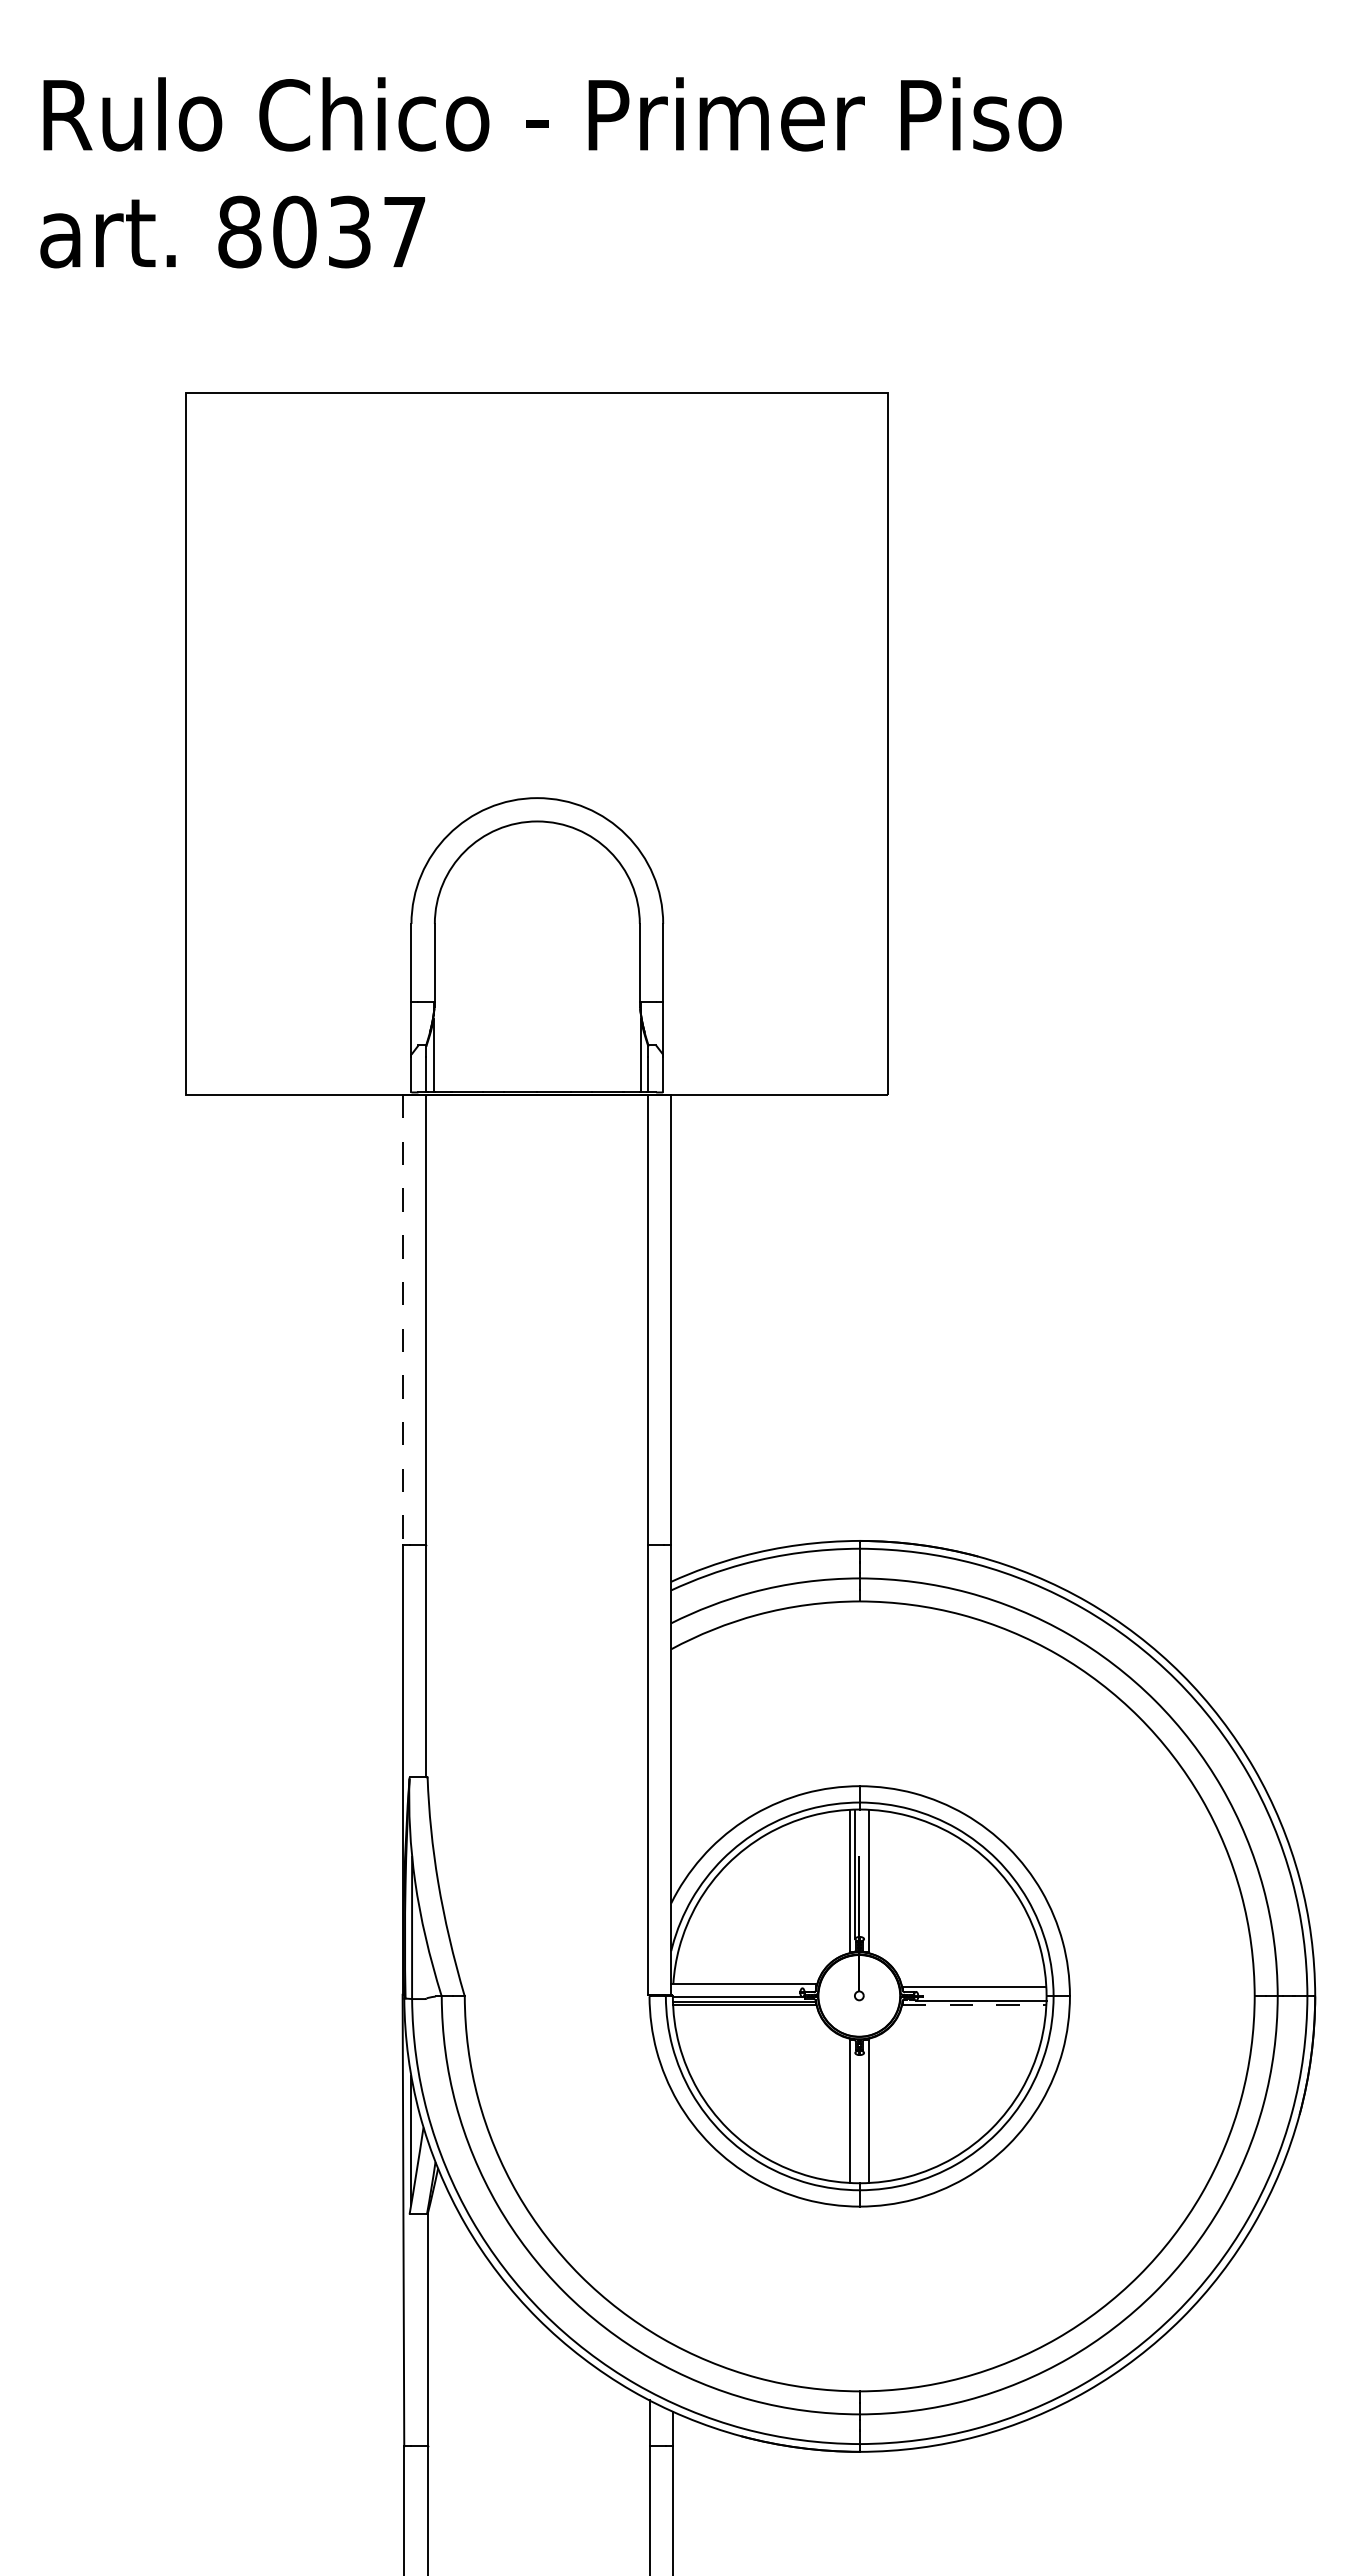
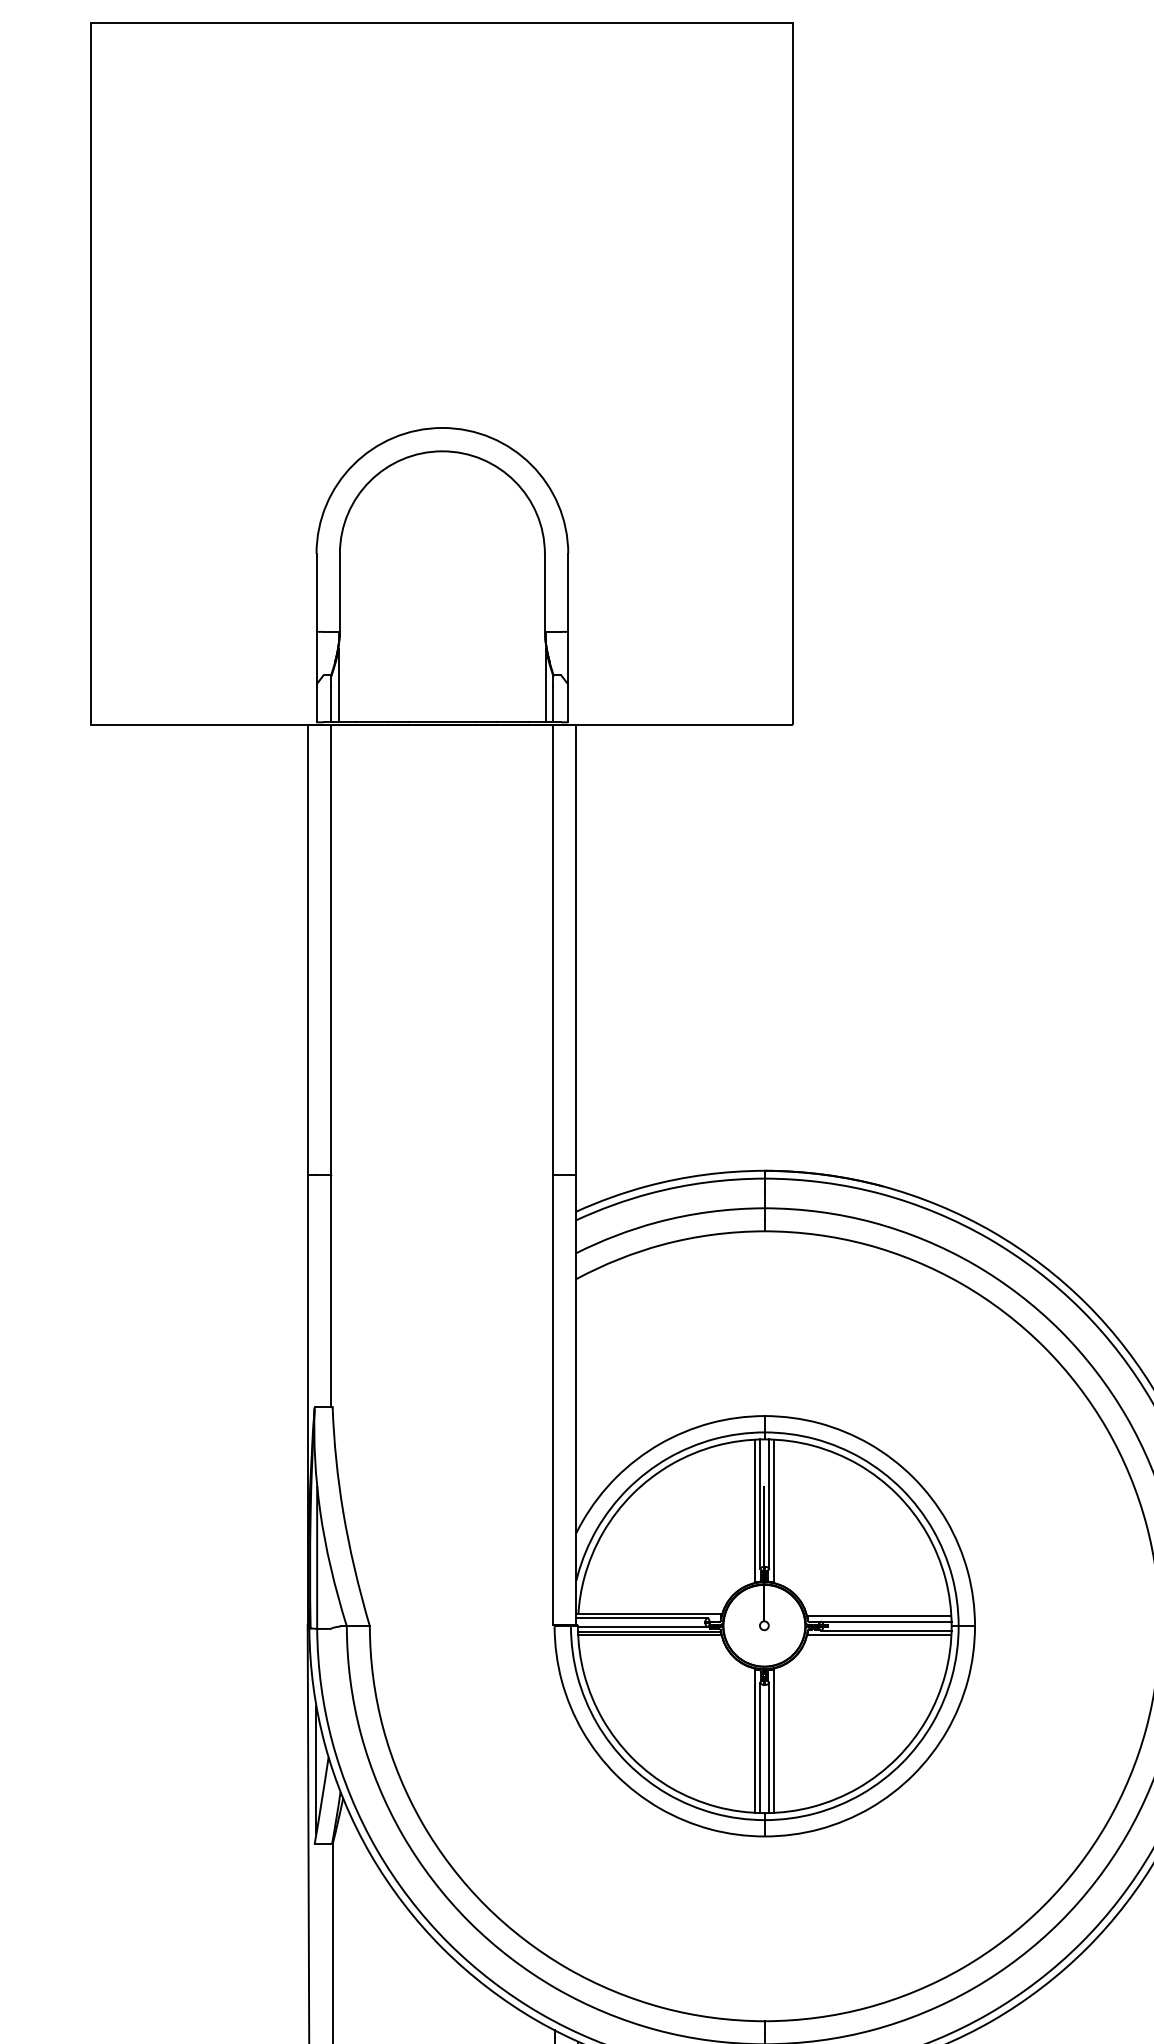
line: (402, 1319) -> (307, 949), dashed -> solid
line: (864, 1874) -> (769, 1504), added
line: (736, 1988) -> (641, 1618), added
line: (981, 1991) -> (886, 1621), added
line: (974, 2005) -> (879, 1635), dashed -> solid
line: (855, 2117) -> (760, 1747), added
line: (864, 2117) -> (769, 1747), added

